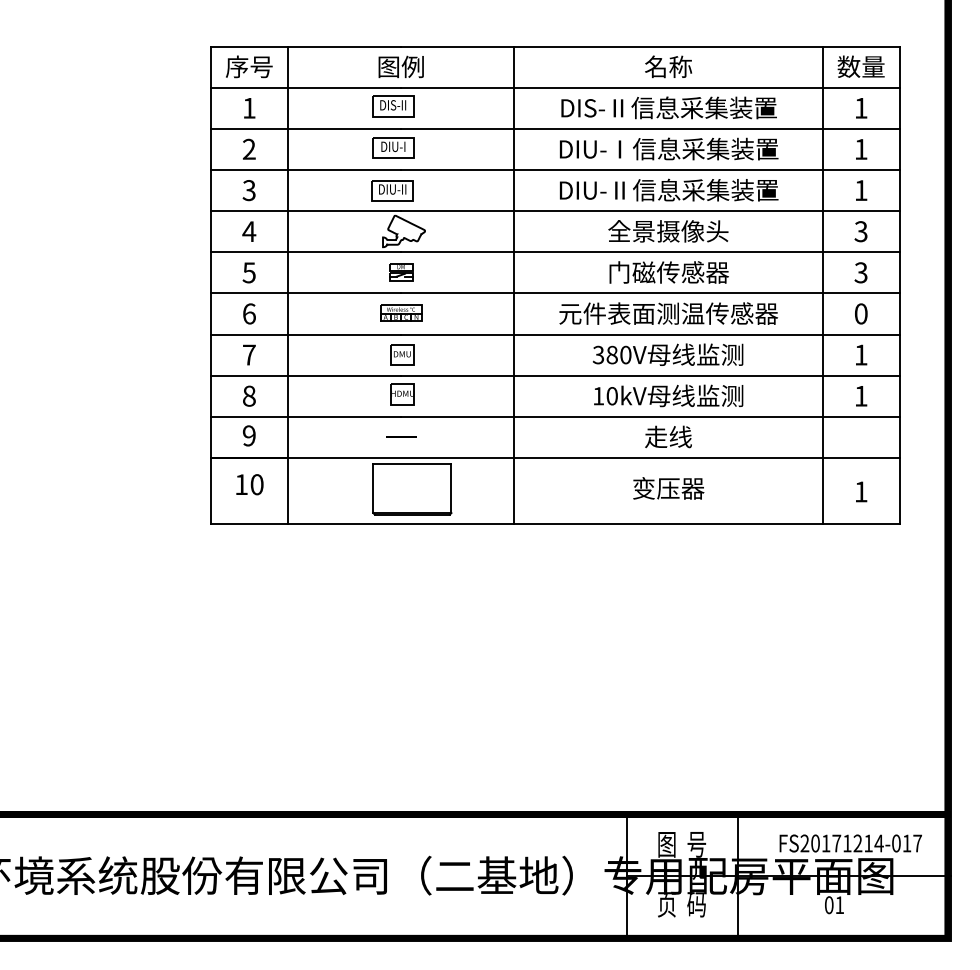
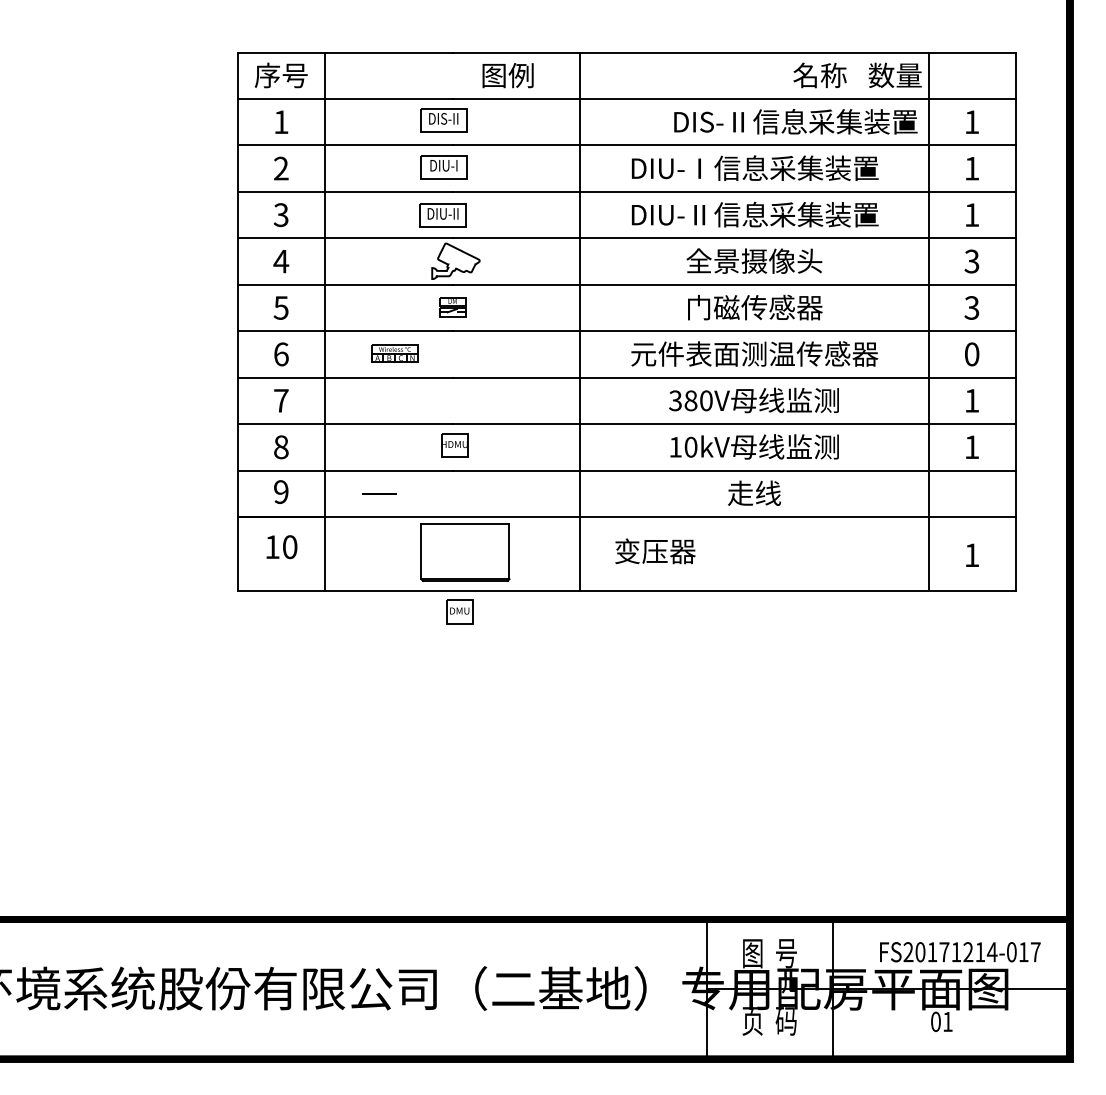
text: (400, 66) -> (507, 75), moved
text: (668, 66) -> (819, 75), moved
text: (860, 66) -> (894, 75), moved
text: (668, 107) -> (795, 121), moved
part: (401, 312) -> (395, 352), moved
part: (402, 354) -> (459, 611), moved
line: (401, 436) -> (379, 492), moved
text: (668, 488) -> (655, 551), moved

